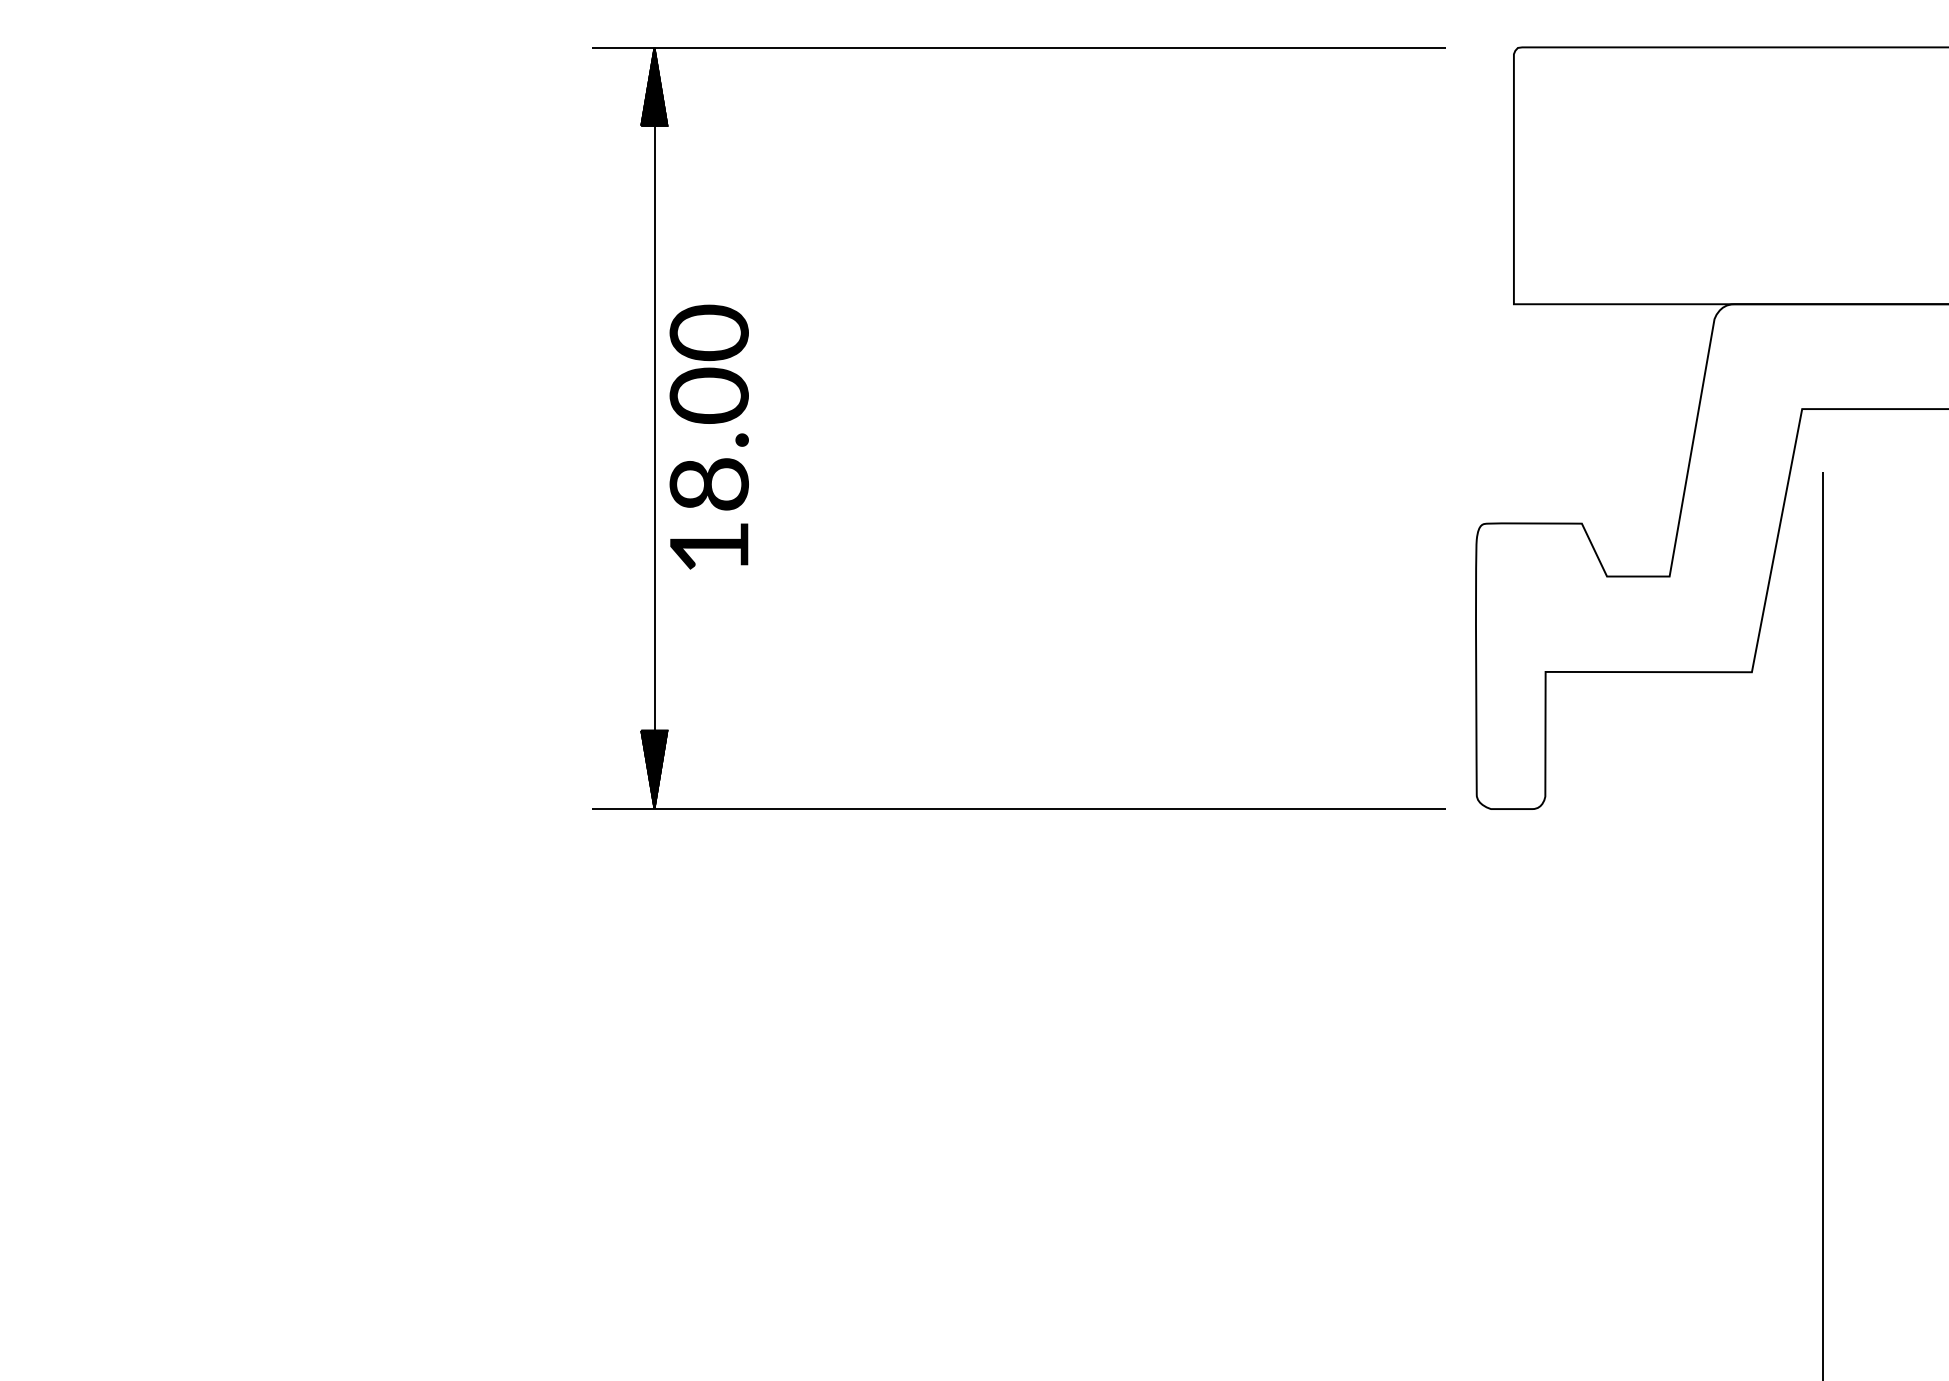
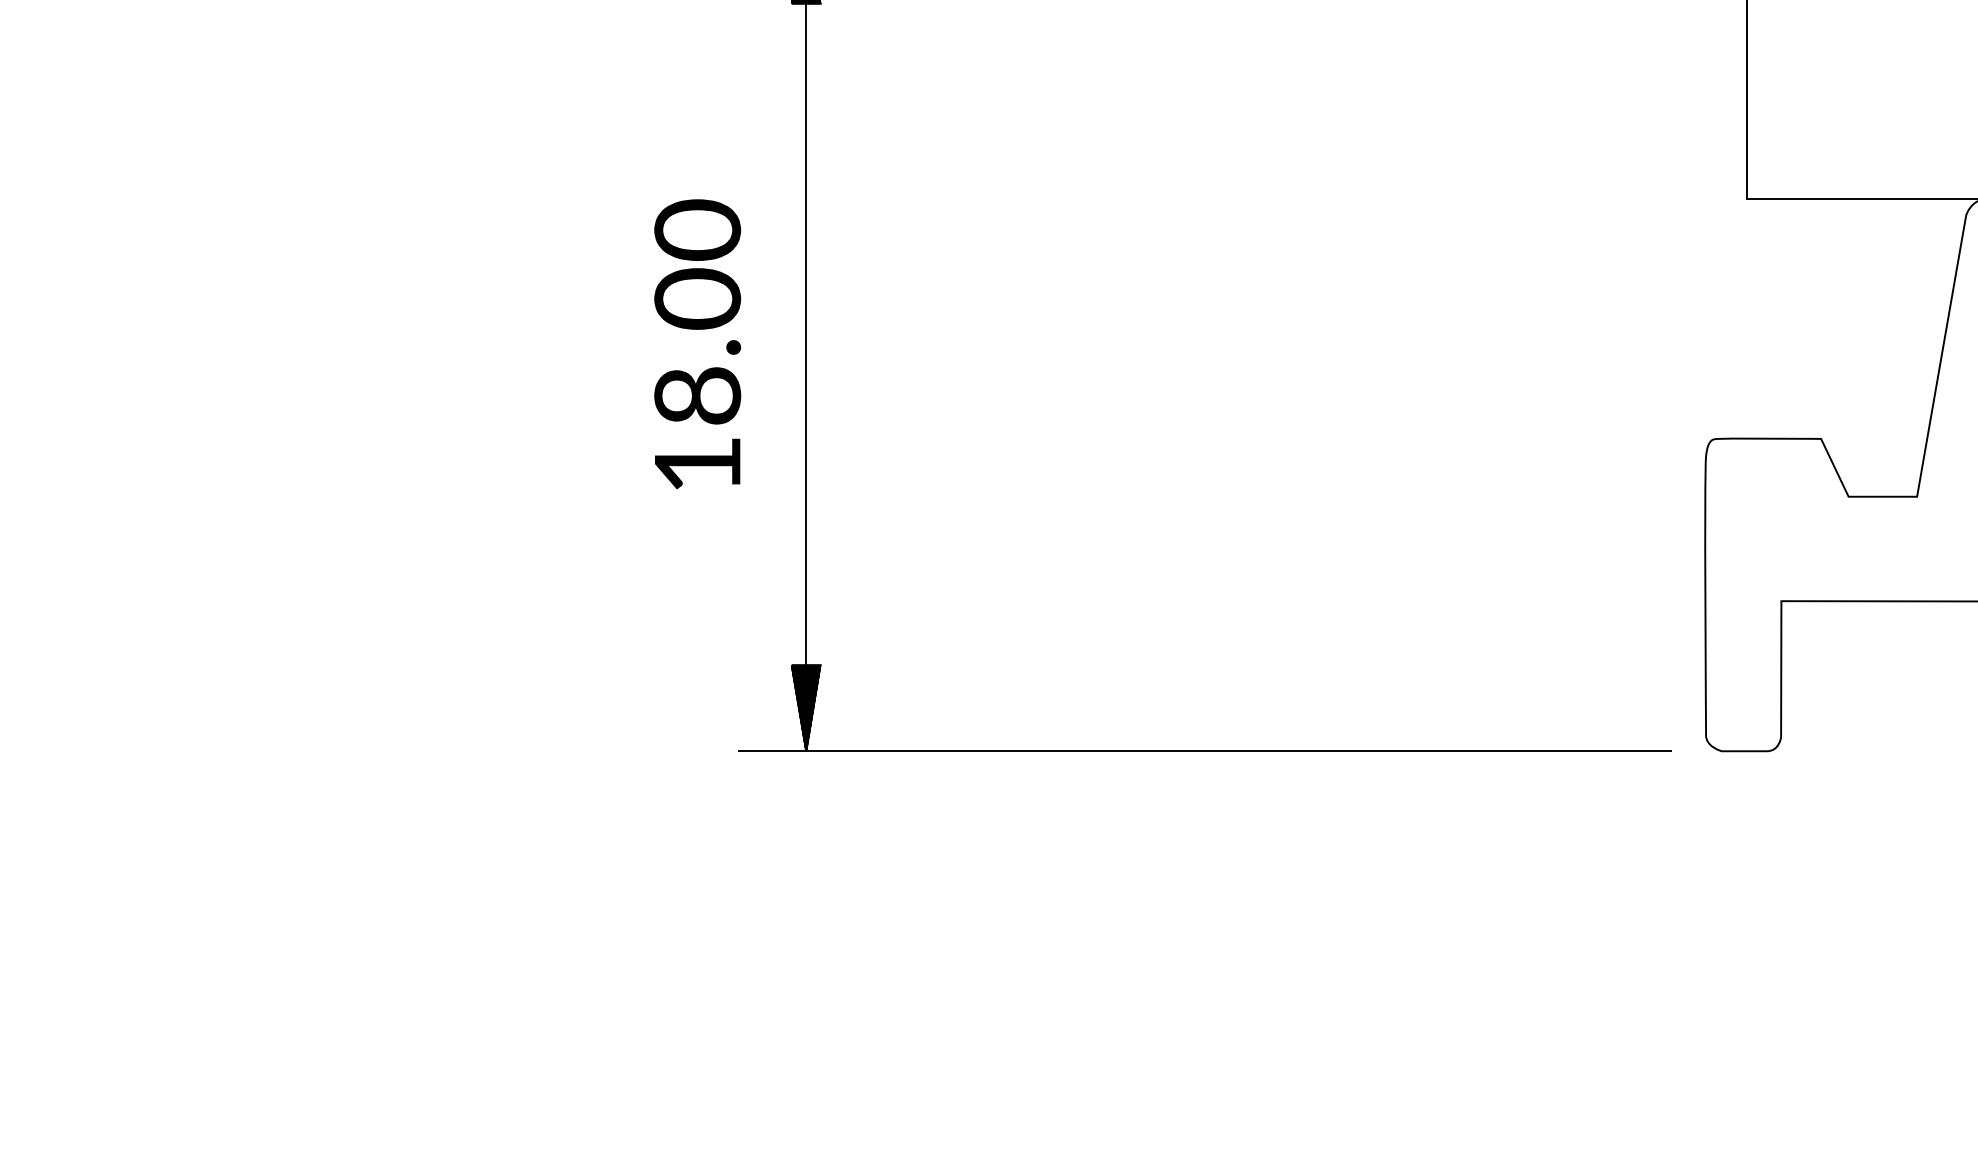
text: (708, 436) -> (696, 343), moved

